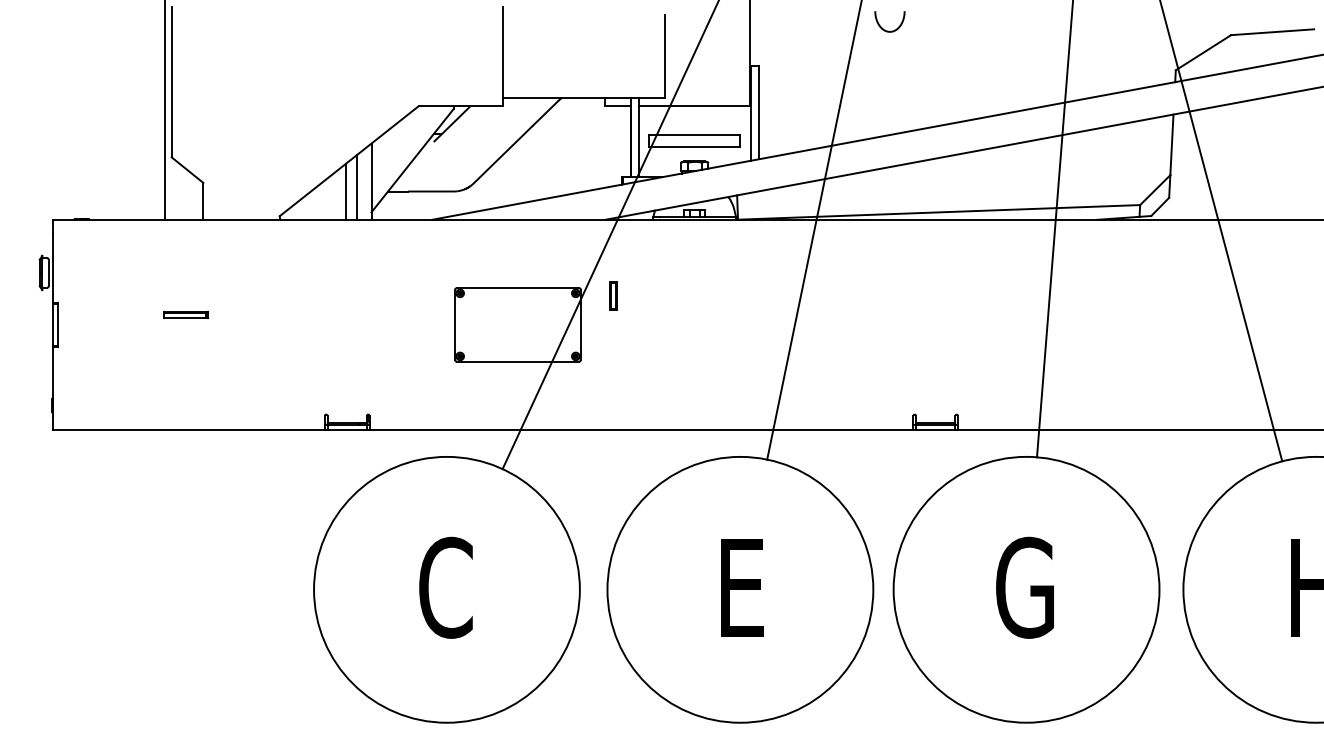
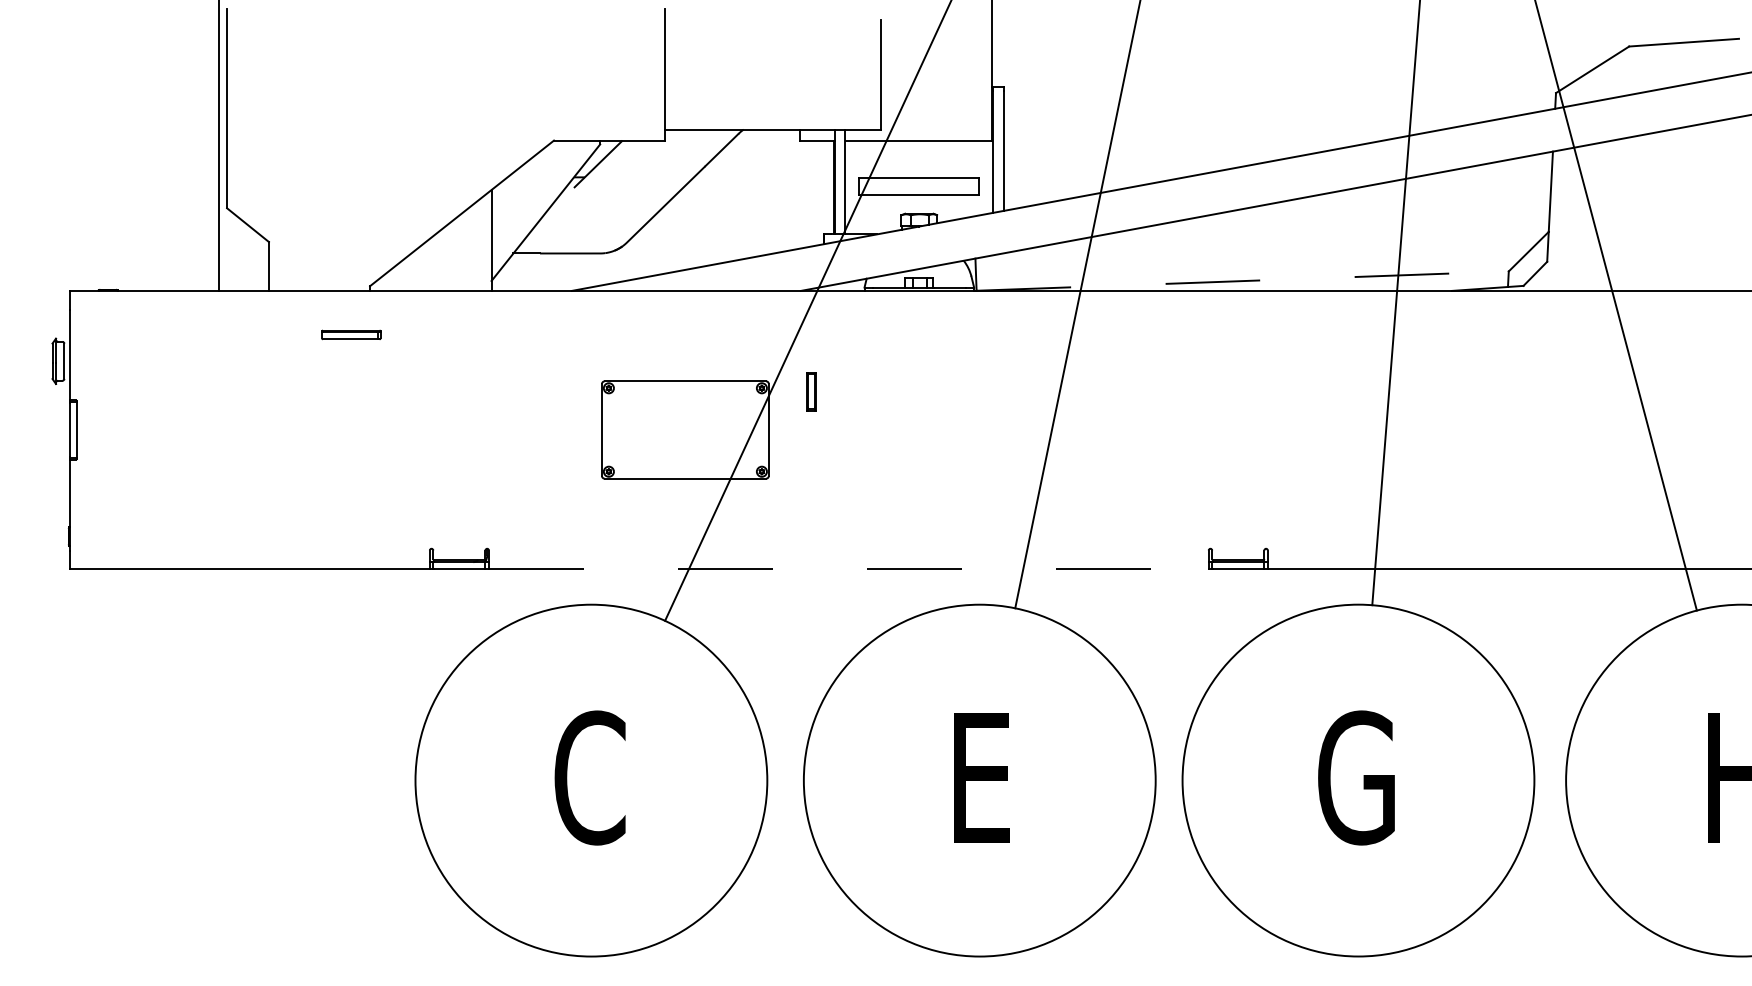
curve: (887, 30) -> (1174, 40), removed
line: (357, 187) -> (472, 247), removed
line: (345, 191) -> (457, 253), removed
line: (939, 212) -> (1243, 281), solid -> dashed
part: (186, 314) -> (351, 334), moved
line: (641, 430) -> (848, 569), solid -> dashed

